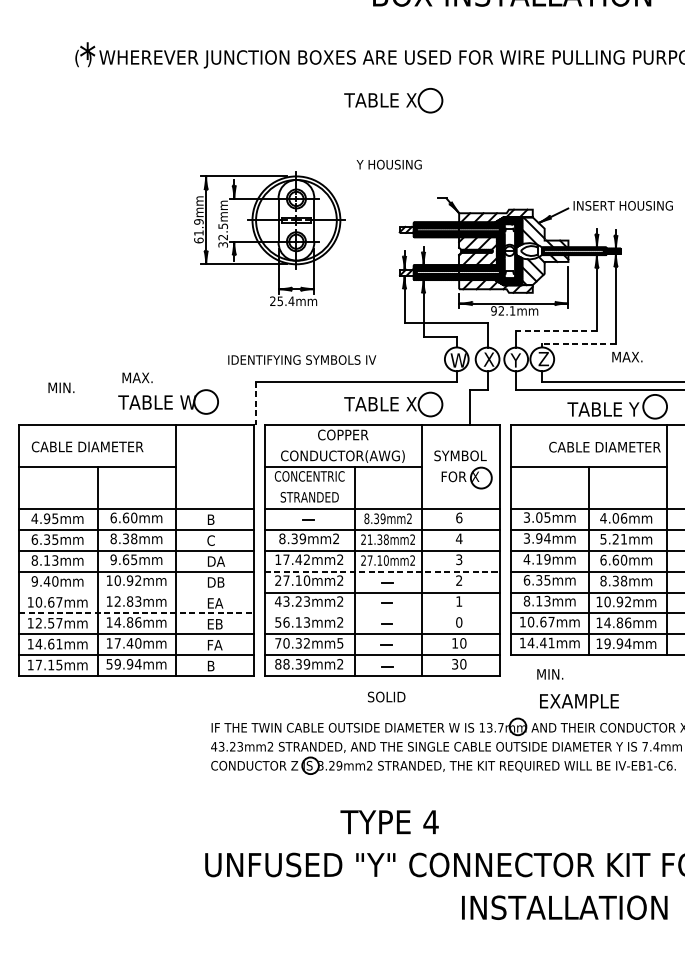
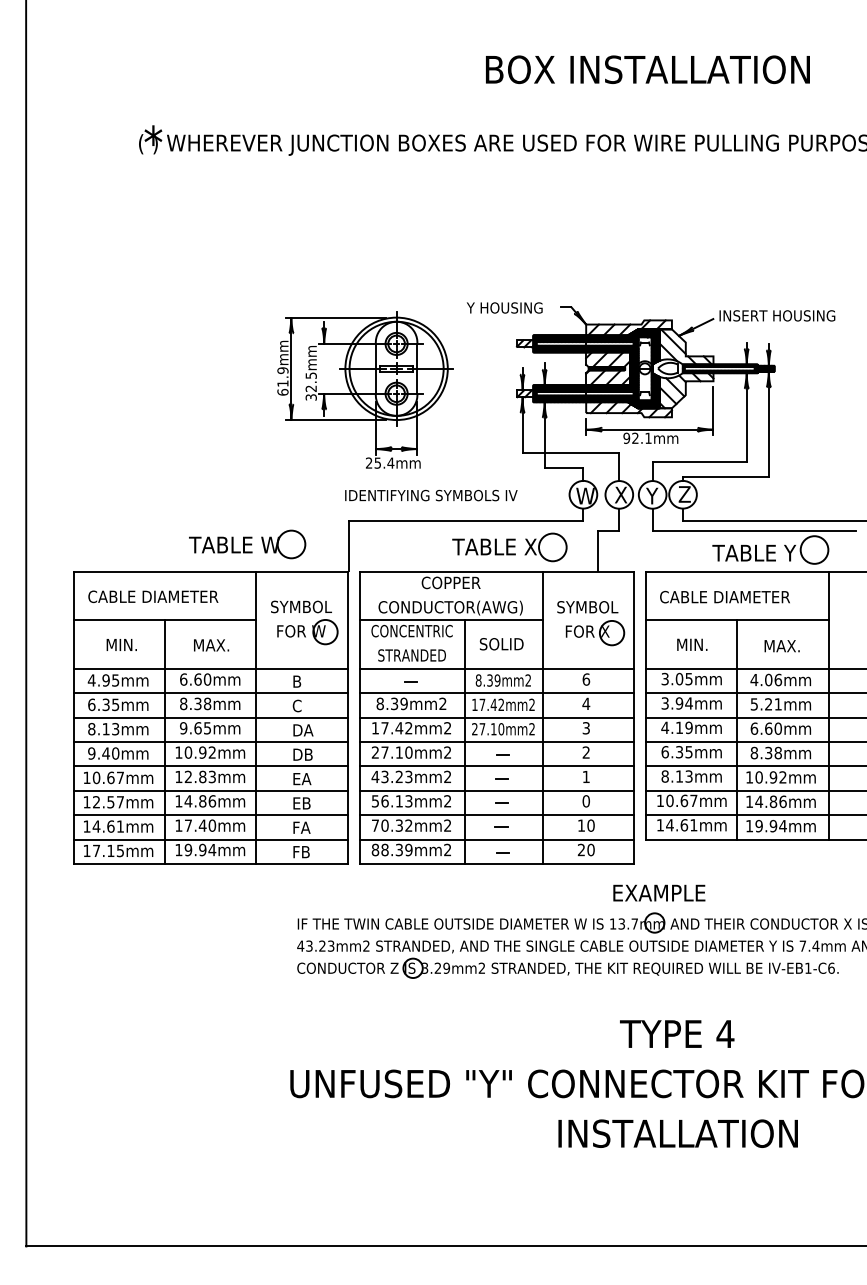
part: (393, 100) -> (509, 193), removed
text: (389, 164) -> (504, 307), moved
part: (269, 238) -> (365, 389), moved
line: (556, 330) -> (699, 461), dashed -> solid
line: (578, 343) -> (725, 476), dashed -> solid
text: (626, 357) -> (781, 646), moved
text: (302, 359) -> (431, 495), moved
text: (137, 378) -> (211, 645), moved
text: (61, 387) -> (121, 644), moved
line: (256, 402) -> (349, 545), dashed -> solid
text: (604, 446) -> (724, 596), moved
part: (217, 468) -> (304, 622), added
text: (375, 539) -> (488, 704), 21.38mm2 -> 17.42mm2
line: (382, 571) -> (496, 742), dashed -> solid
line: (136, 592) -> (210, 766), added
line: (136, 613) -> (210, 790), dashed -> solid
line: (382, 613) -> (496, 790), added
text: (340, 643) -> (447, 825), 70.32mm5 -> 70.32mm2
text: (543, 643) -> (684, 825), 14.41mm -> 14.61mm
text: (109, 664) -> (178, 850), 59.94mm -> 19.94mm
text: (455, 664) -> (581, 850), 30 -> 20
text: (215, 666) -> (302, 852), B -> FB
text: (550, 674) -> (692, 644), moved
text: (386, 697) -> (501, 644), moved
text: (579, 700) -> (659, 892), moved
text: (389, 821) -> (677, 1033), moved
text: (564, 907) -> (677, 1133), moved

